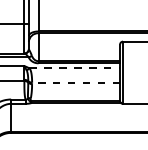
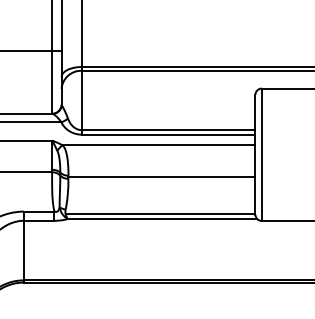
line: (75, 68) -> (160, 145), dashed -> solid
line: (75, 83) -> (160, 177), dashed -> solid

